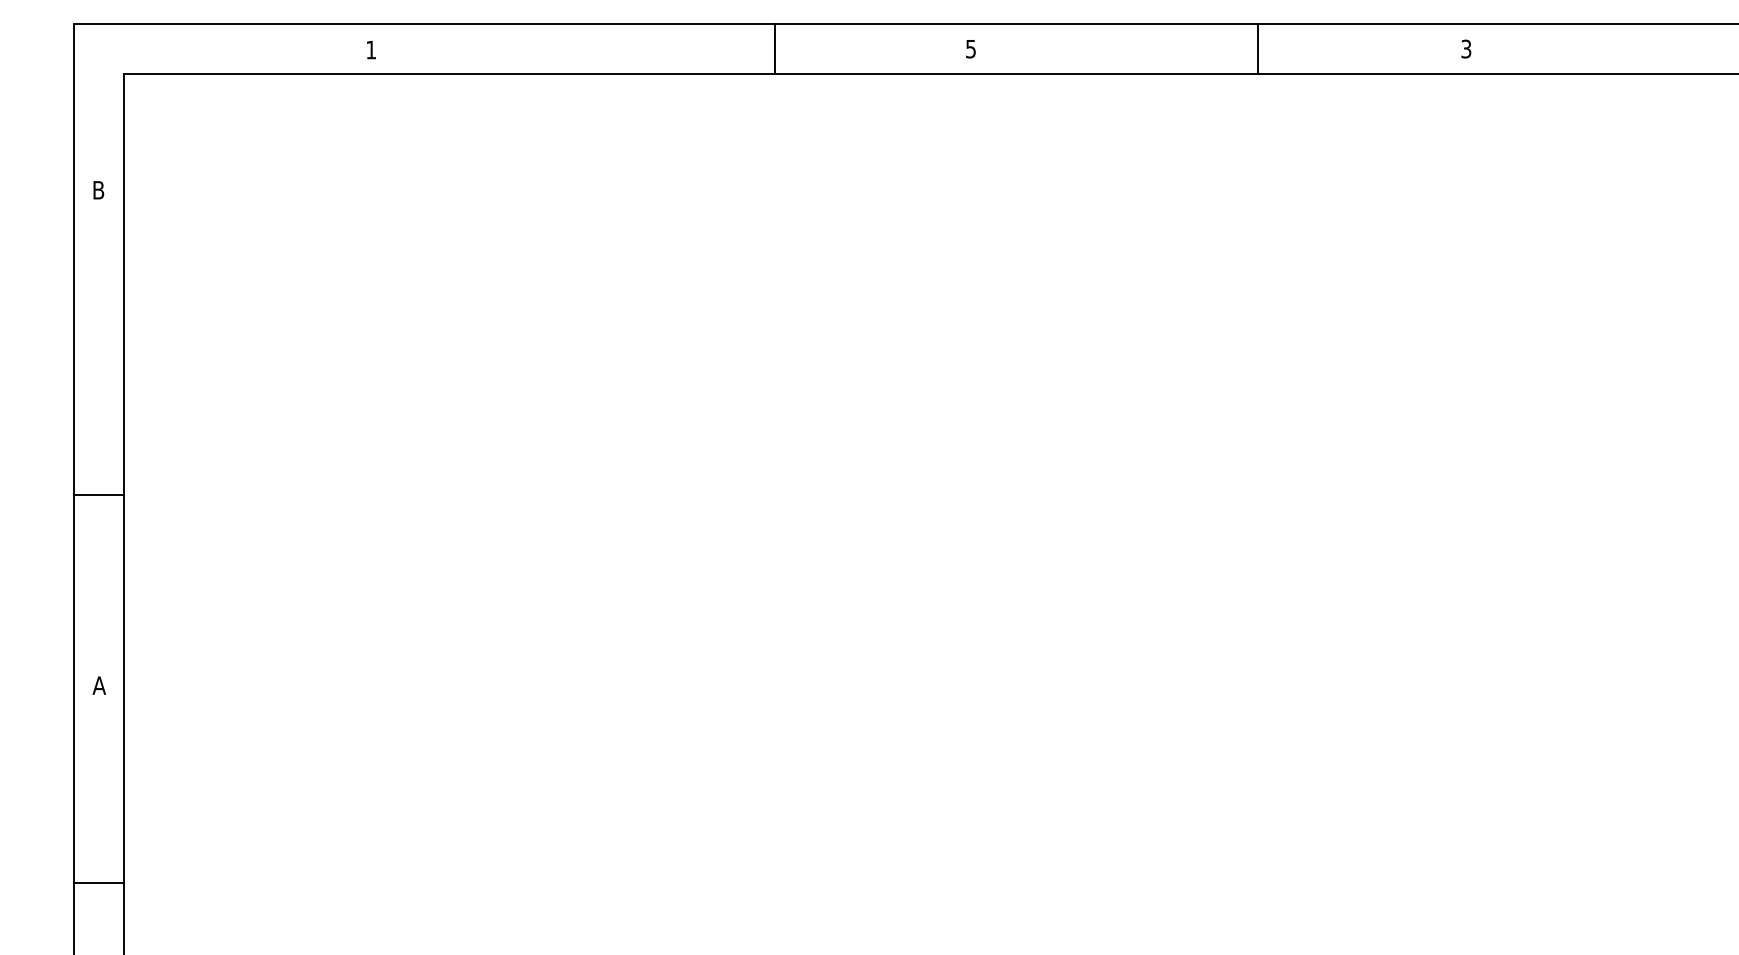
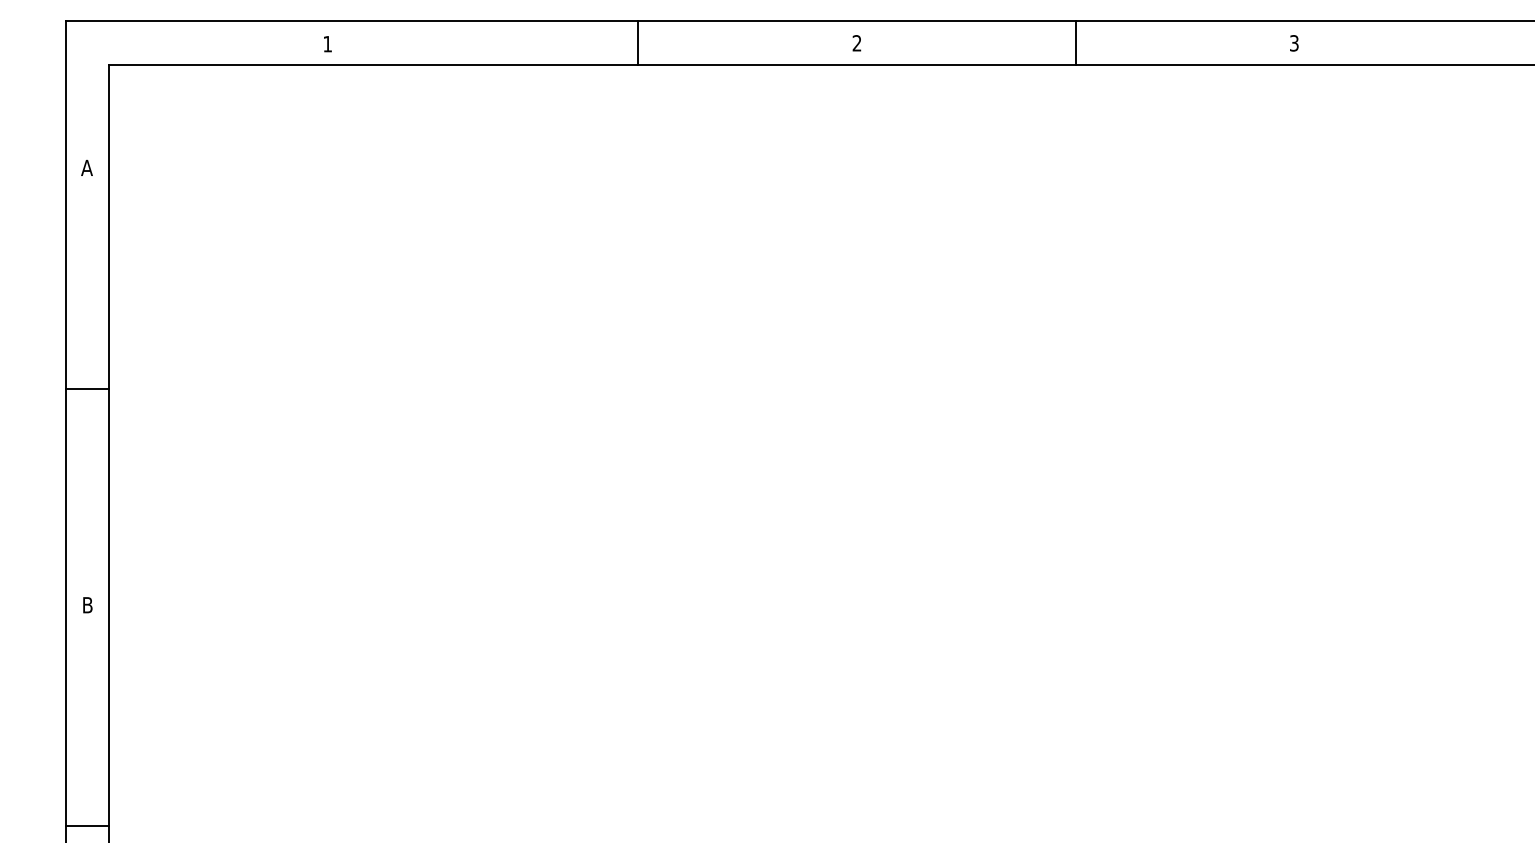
line: (775, 48) -> (638, 42), moved
text: (970, 48) -> (856, 42), 5 -> 2
line: (1257, 48) -> (1075, 42), moved
text: (98, 190) -> (86, 168), B -> A
line: (98, 495) -> (86, 388), moved
text: (99, 685) -> (87, 605), A -> B
line: (98, 882) -> (86, 825), moved

